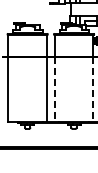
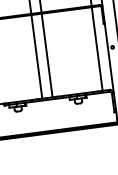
line: (54, 90) -> (46, 56), dashed -> solid
line: (93, 90) -> (97, 50), dashed -> solid

